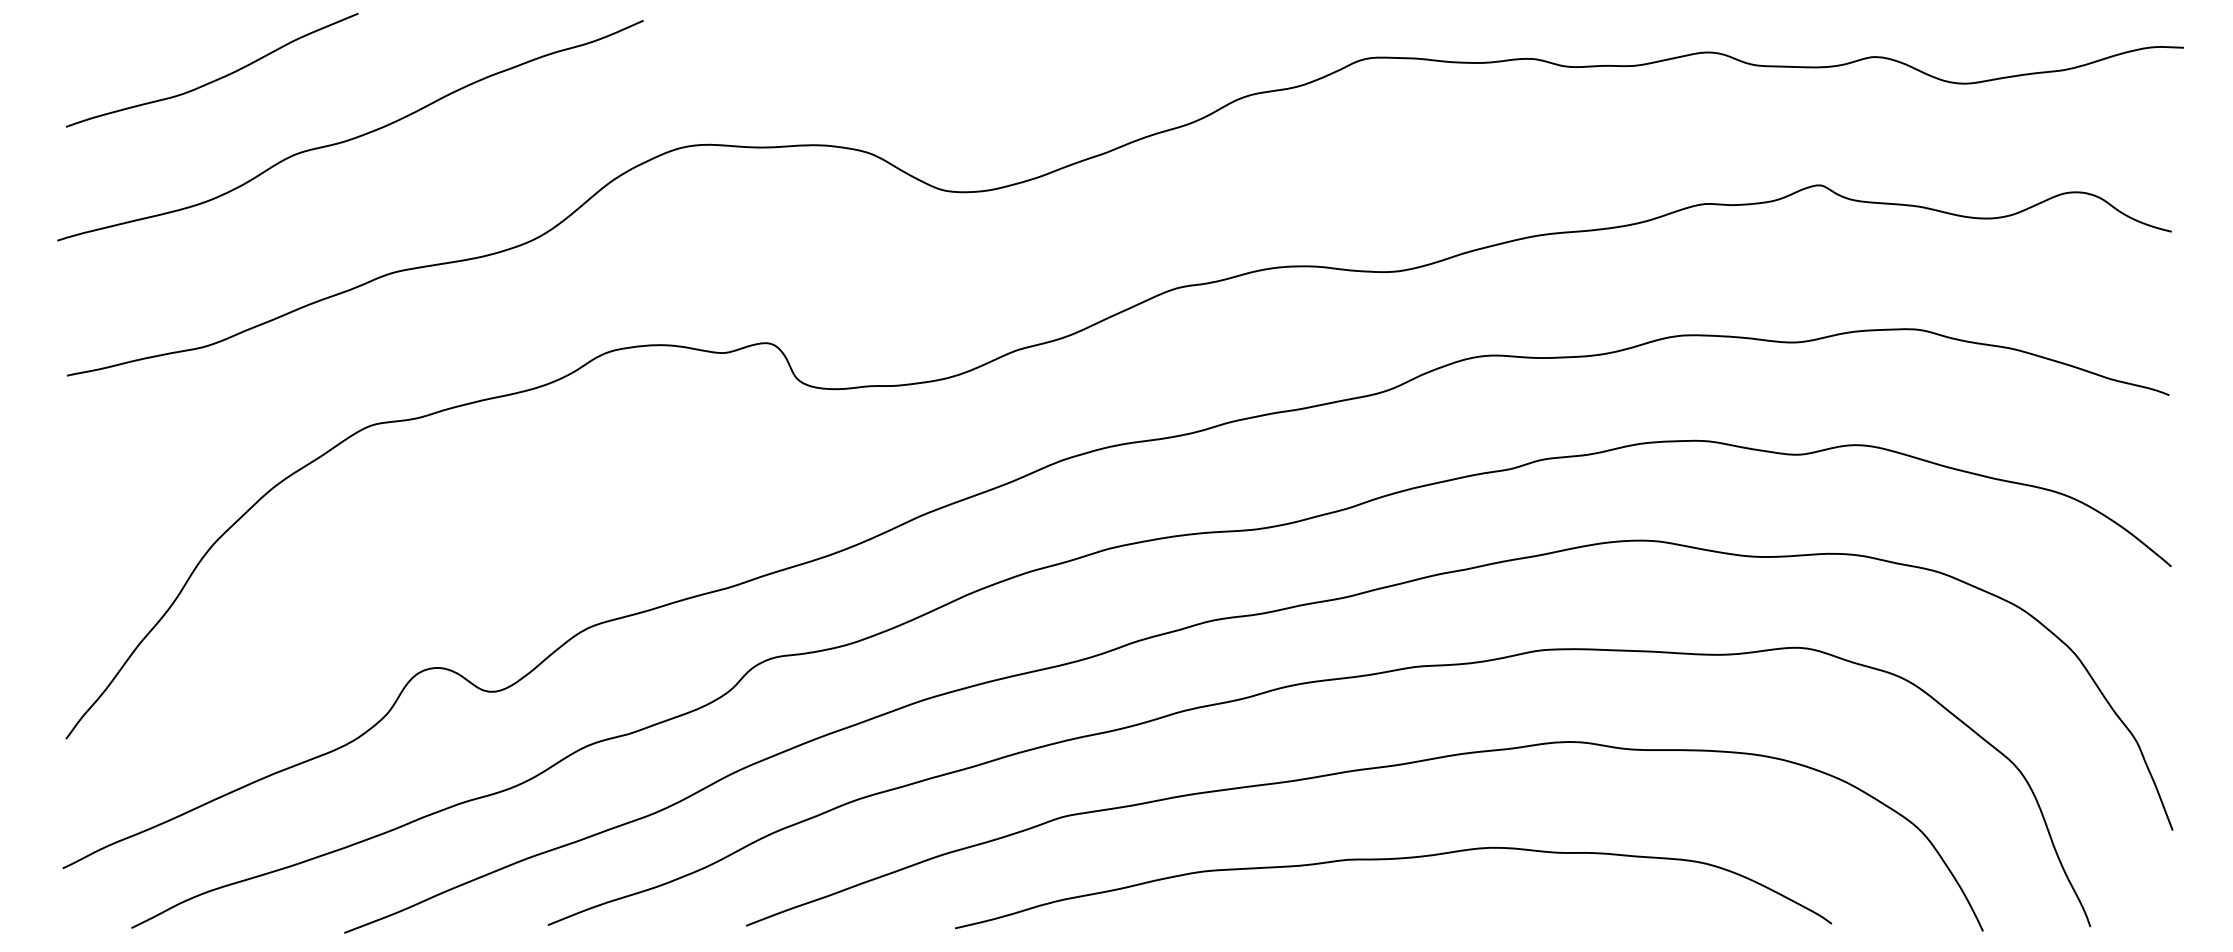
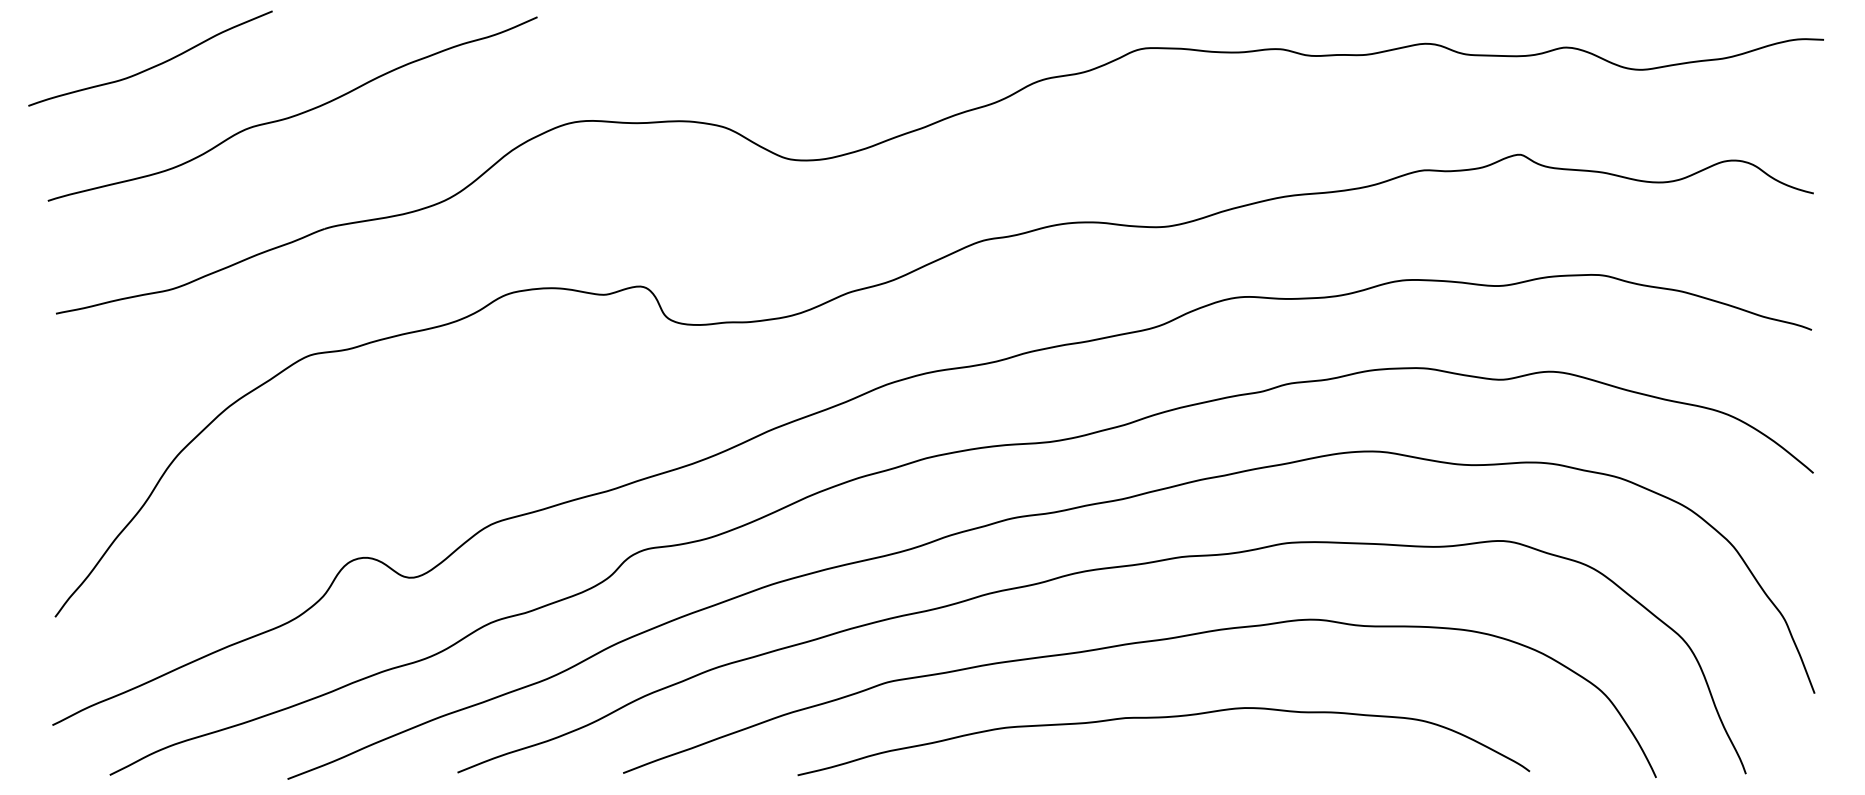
curve: (215, 79) -> (153, 66), moved

